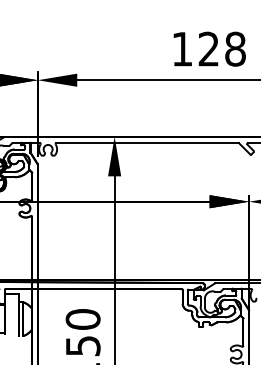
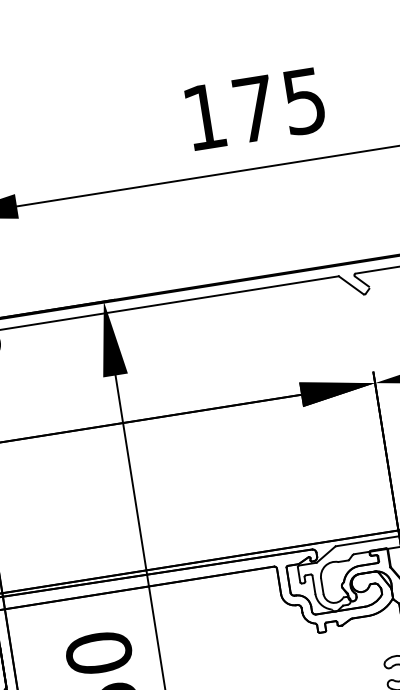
text: (221, 48) -> (277, 104), 128 -> 175

